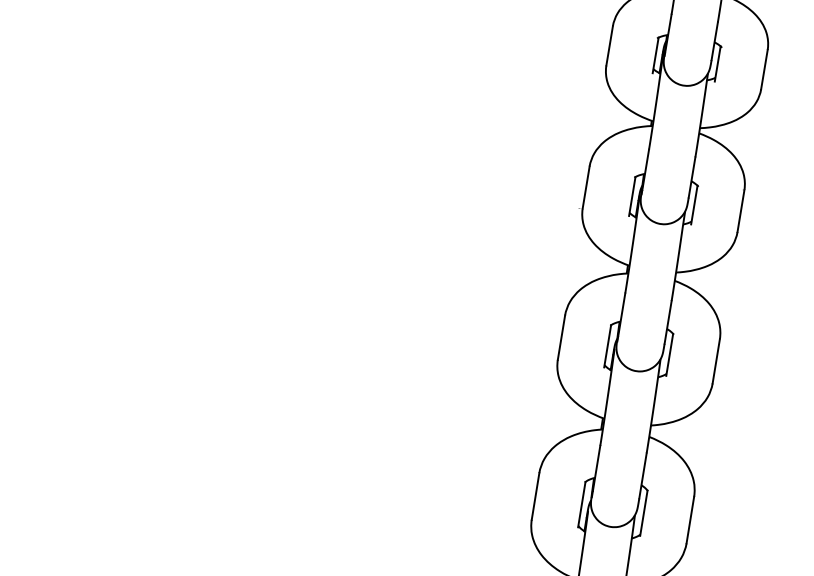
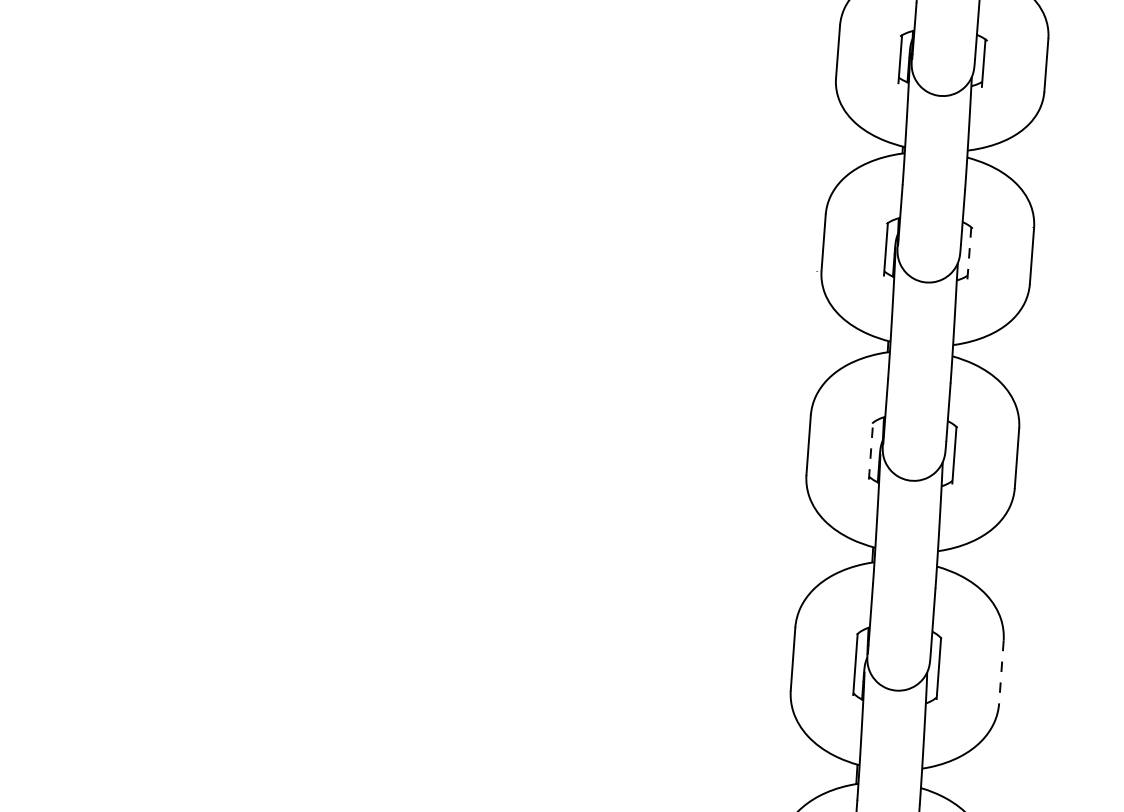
line: (694, 205) -> (969, 253), solid -> dashed
line: (608, 346) -> (871, 451), solid -> dashed
line: (690, 520) -> (1001, 672), solid -> dashed

